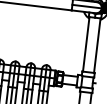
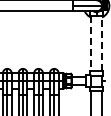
line: (85, 44) -> (90, 43), solid -> dashed
line: (97, 44) -> (102, 42), solid -> dashed

